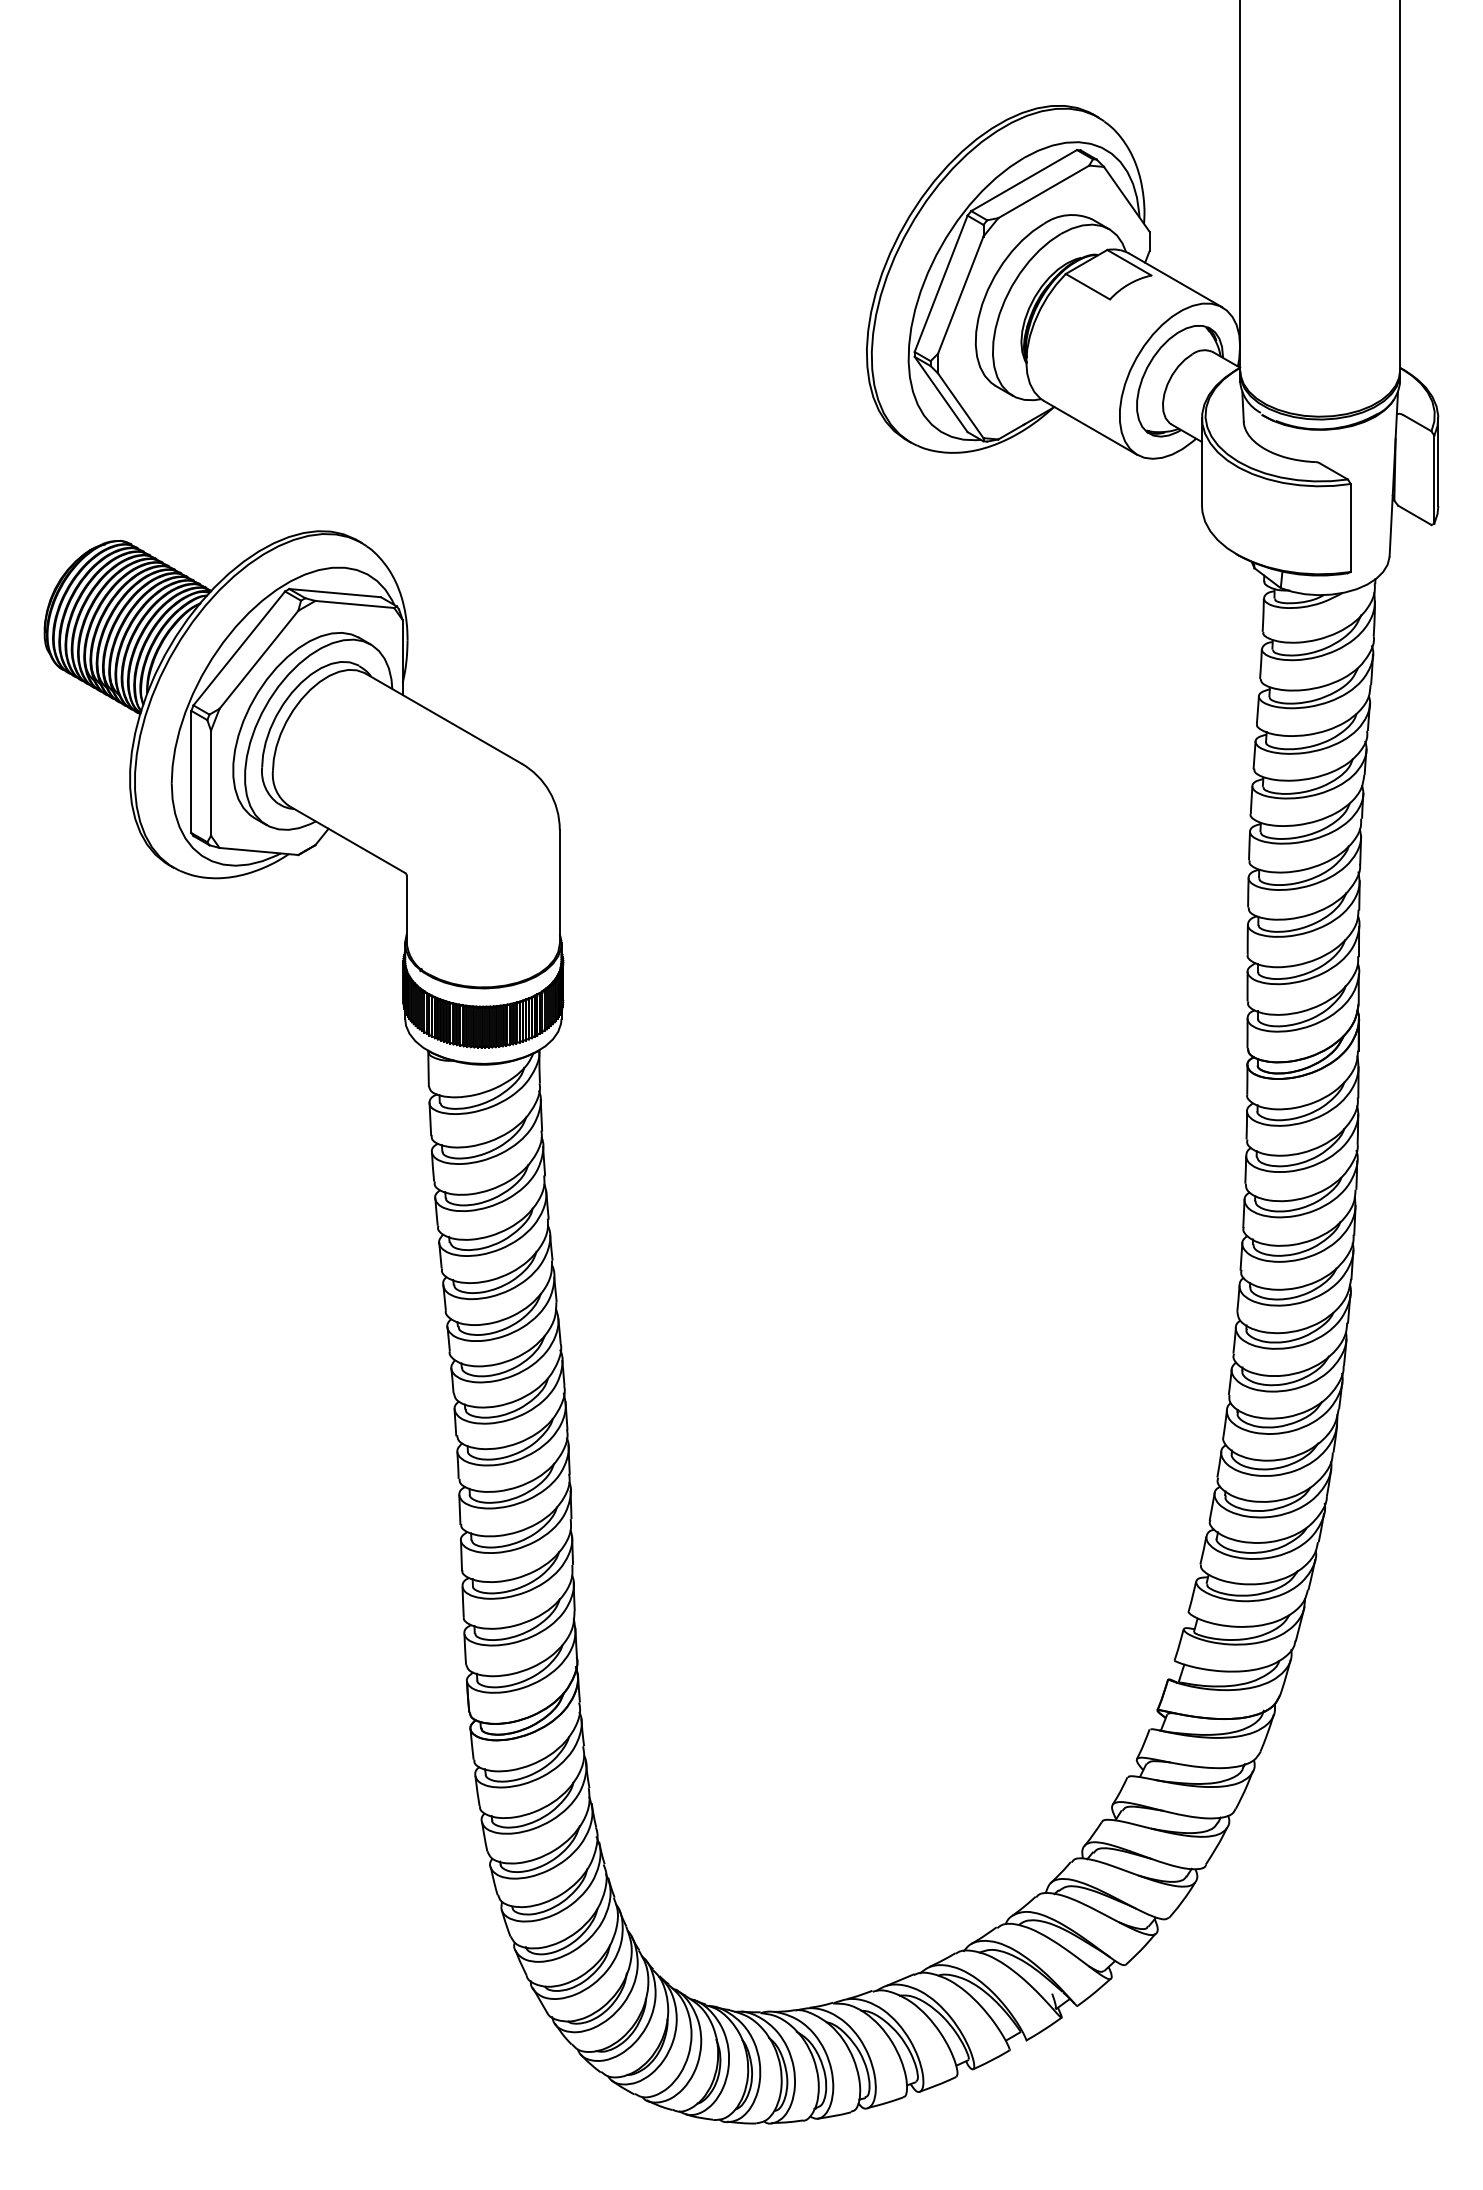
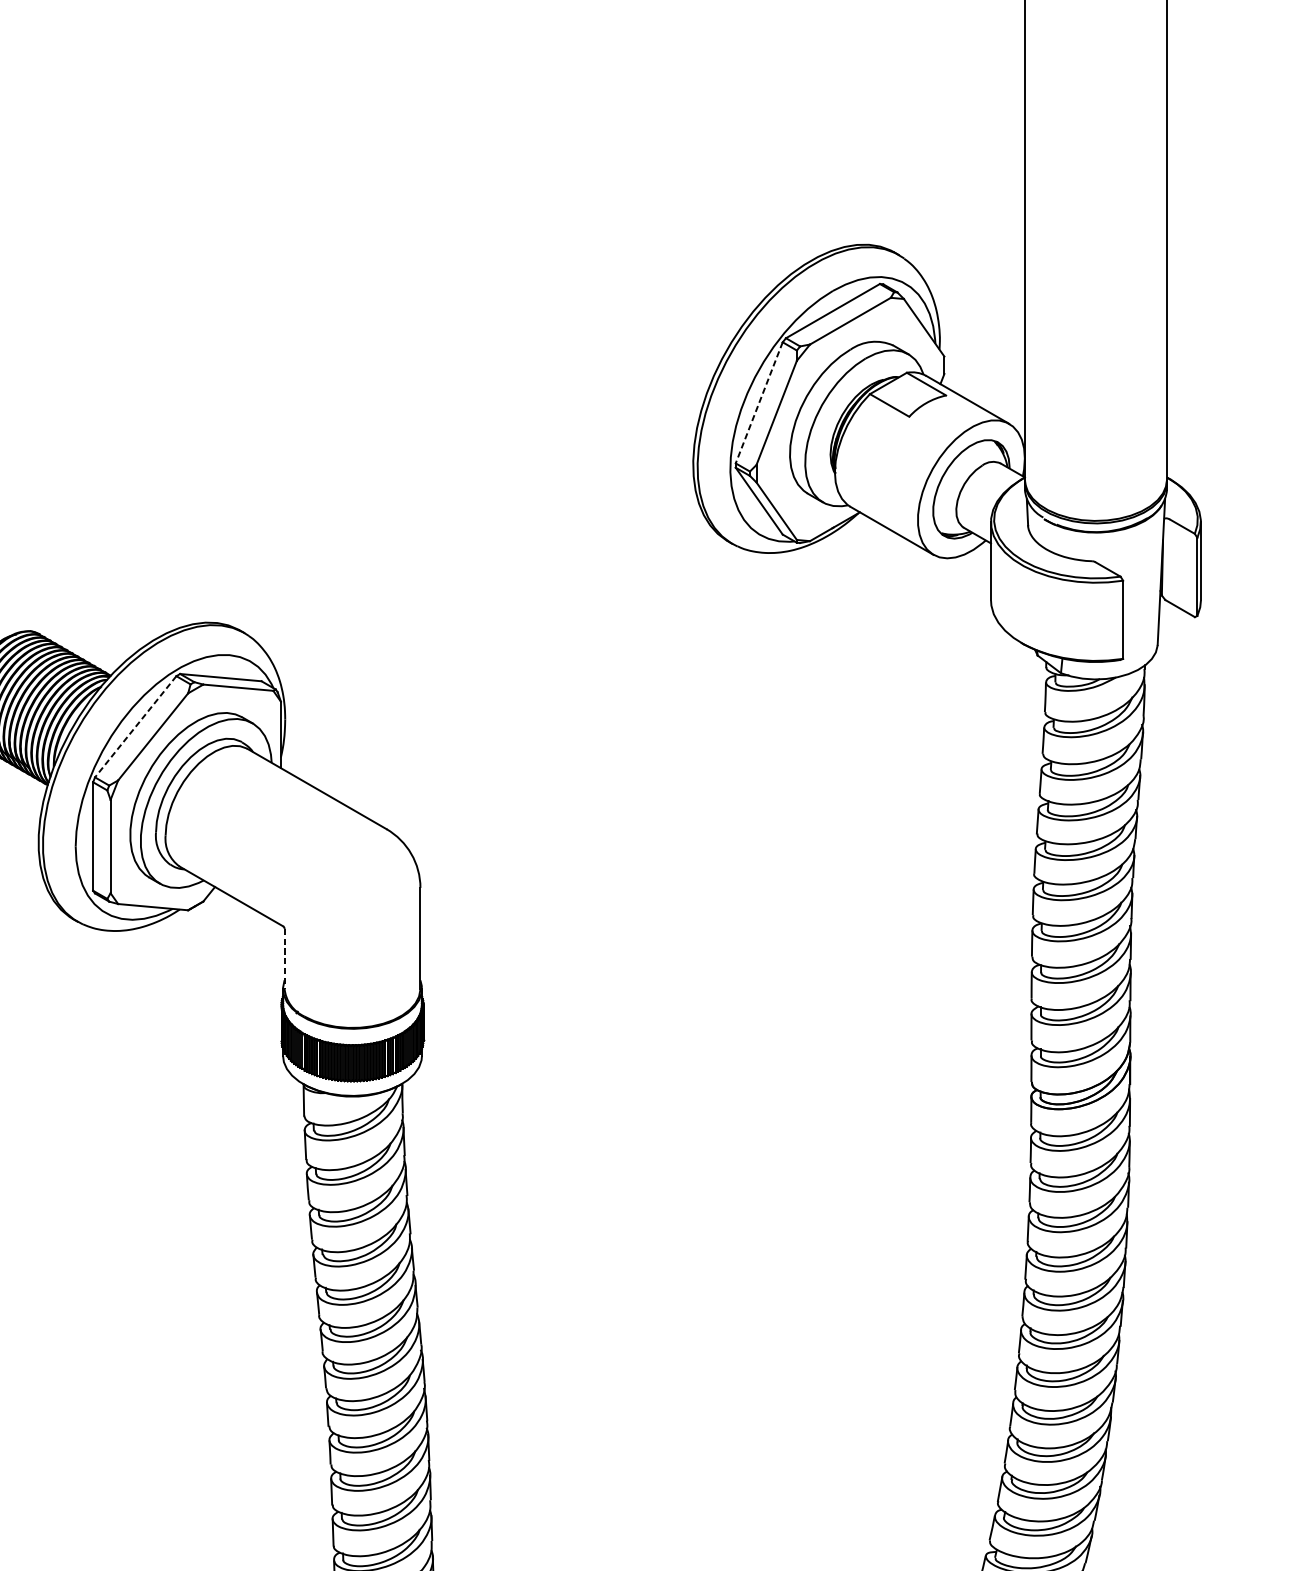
line: (940, 284) -> (758, 403), solid -> dashed
line: (238, 648) -> (135, 726), solid -> dashed
line: (406, 909) -> (284, 958), solid -> dashed

